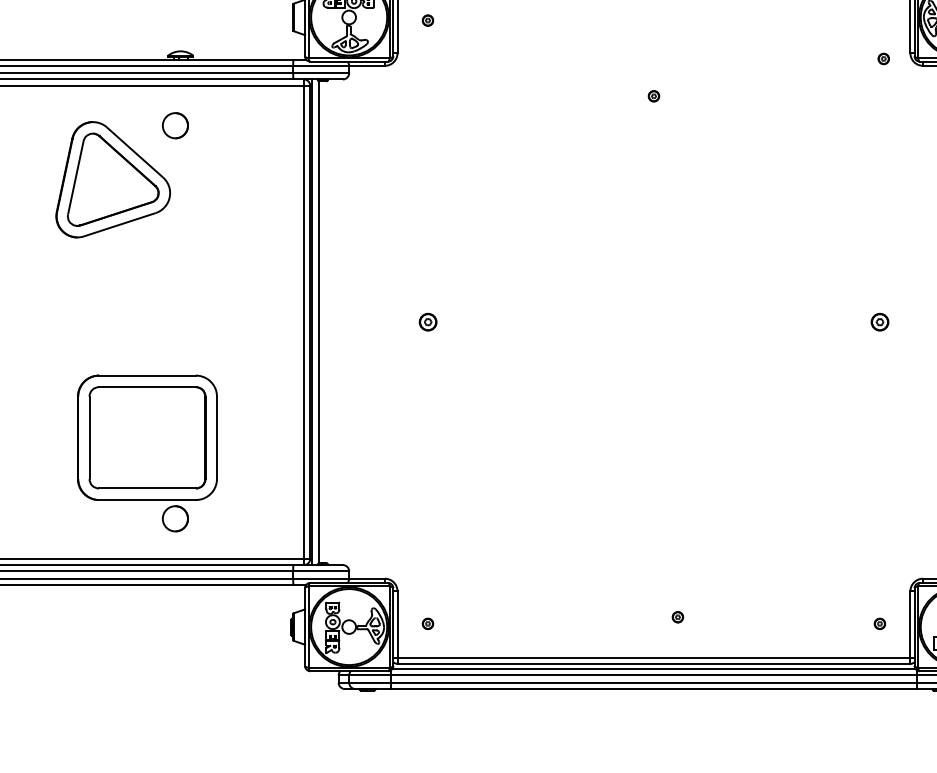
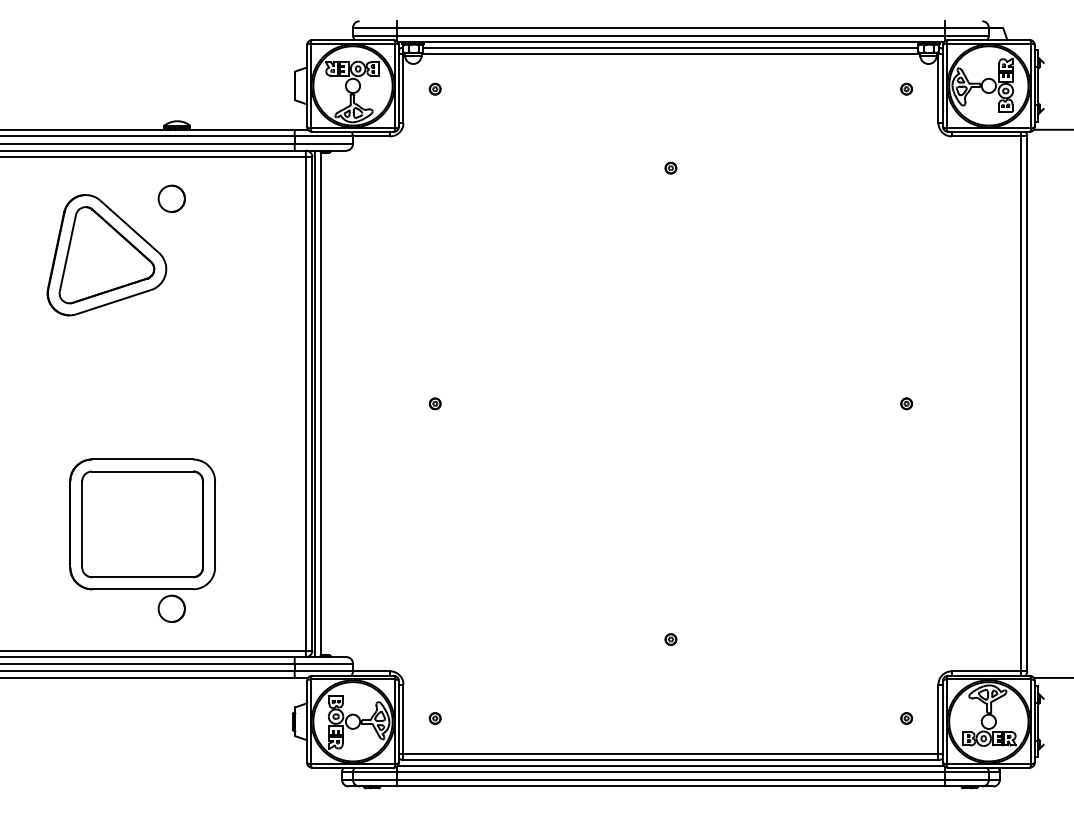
part: (883, 58) -> (906, 88), moved
part: (427, 321) -> (434, 403), size x0.62
part: (879, 321) -> (906, 403), size x0.62
part: (677, 617) -> (670, 639), moved

